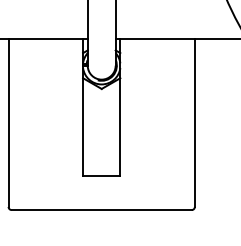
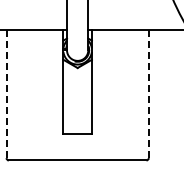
line: (194, 122) -> (148, 93), solid -> dashed
line: (8, 123) -> (6, 94), solid -> dashed

